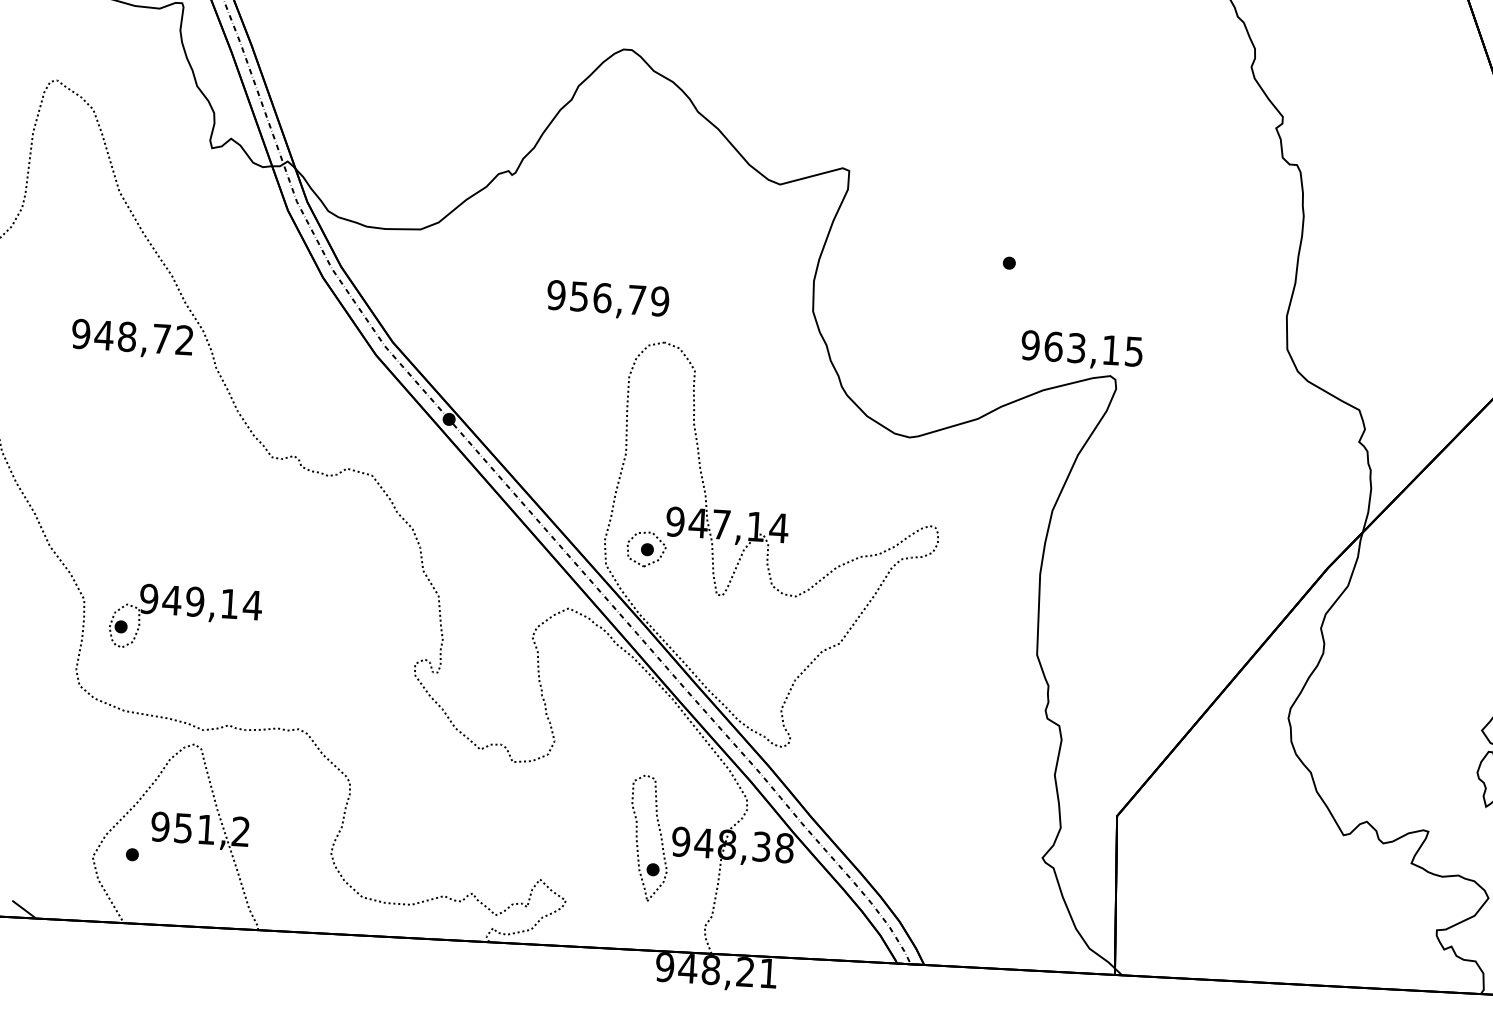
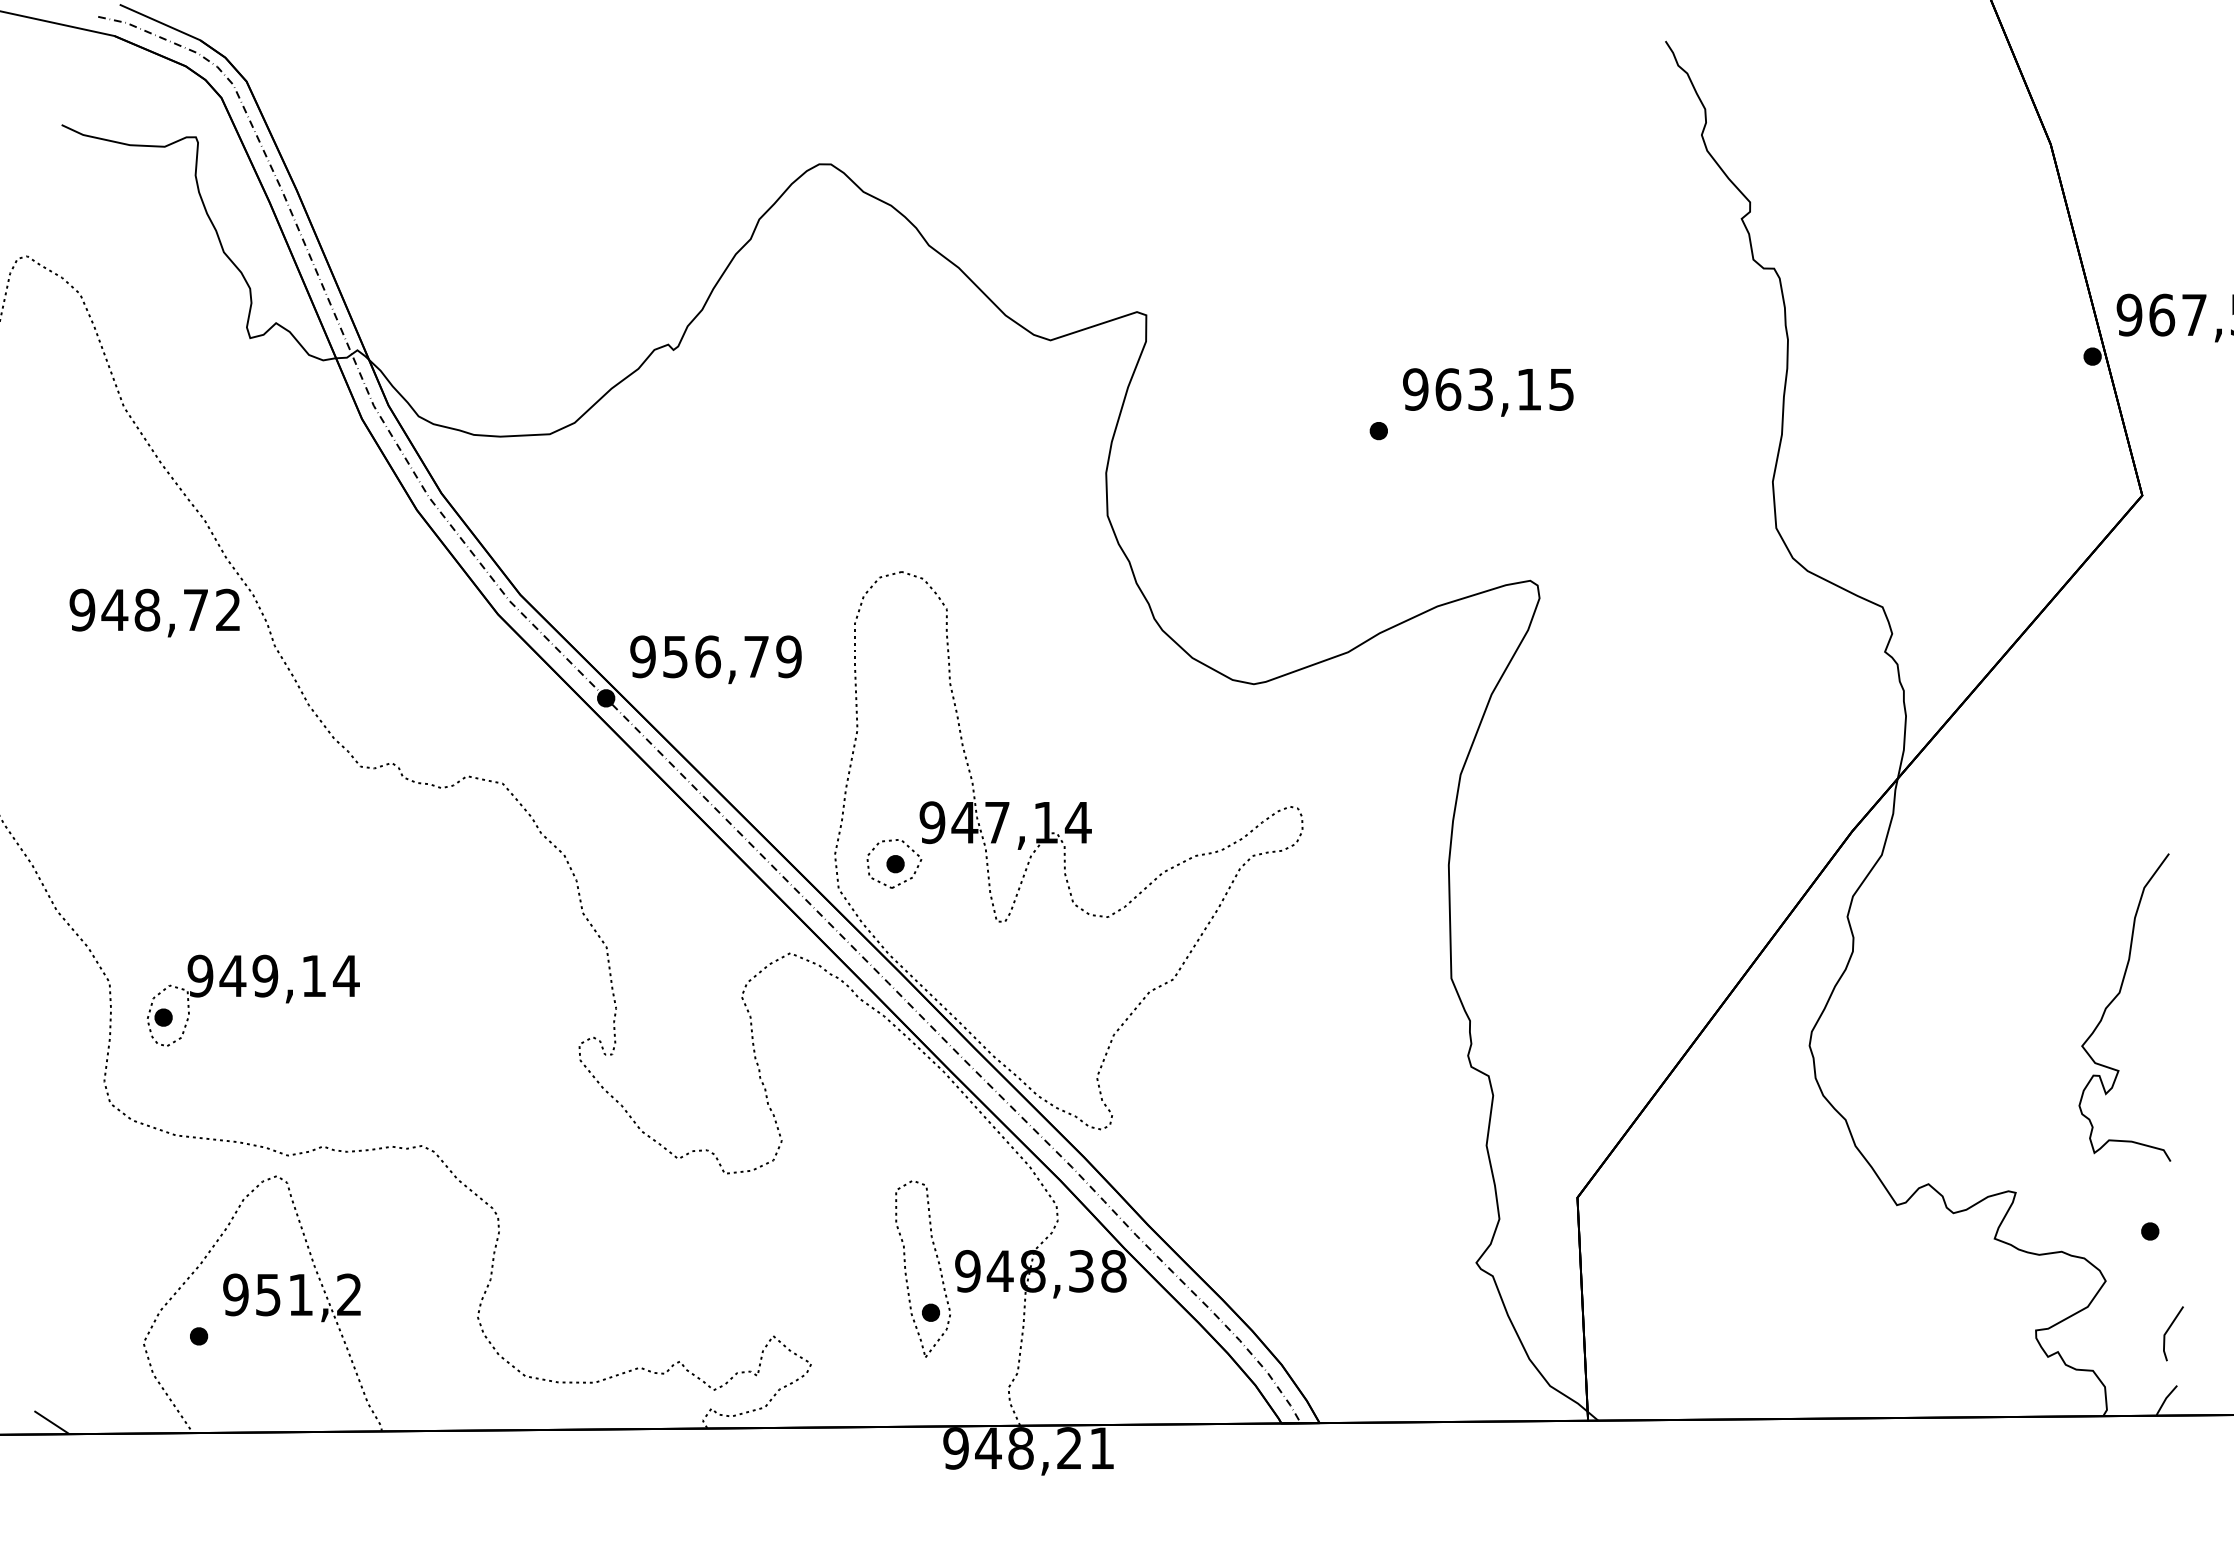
text: (607, 300) -> (715, 659), moved
text: (1082, 350) -> (1488, 392), moved

